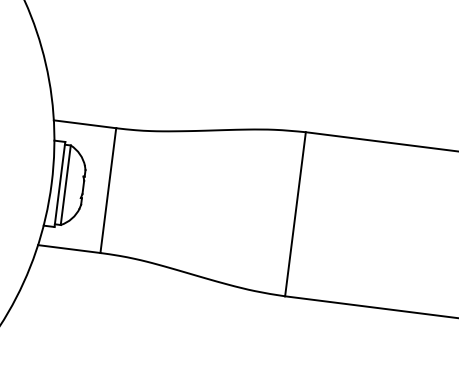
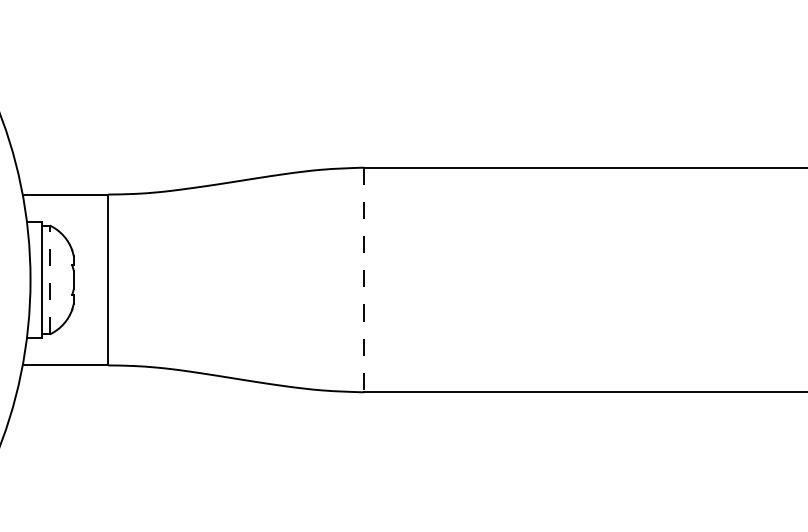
line: (65, 184) -> (49, 279), solid -> dashed
line: (295, 214) -> (364, 280), solid -> dashed

